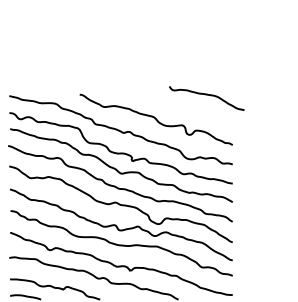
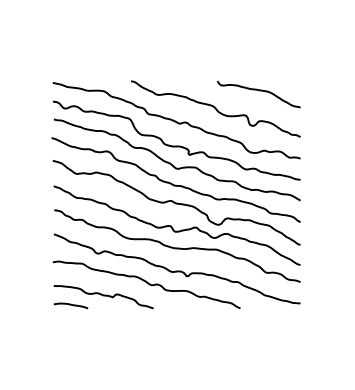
curve: (207, 95) -> (259, 91), moved

